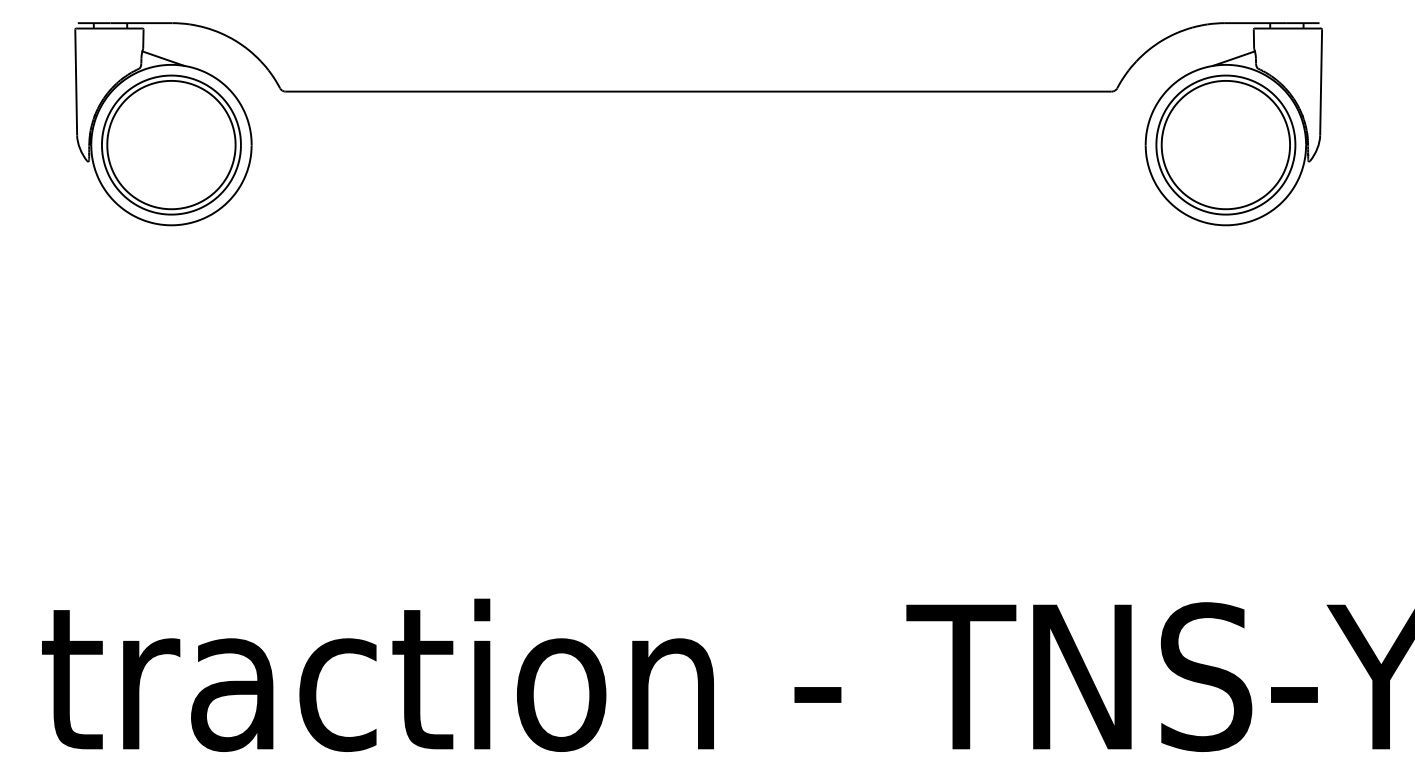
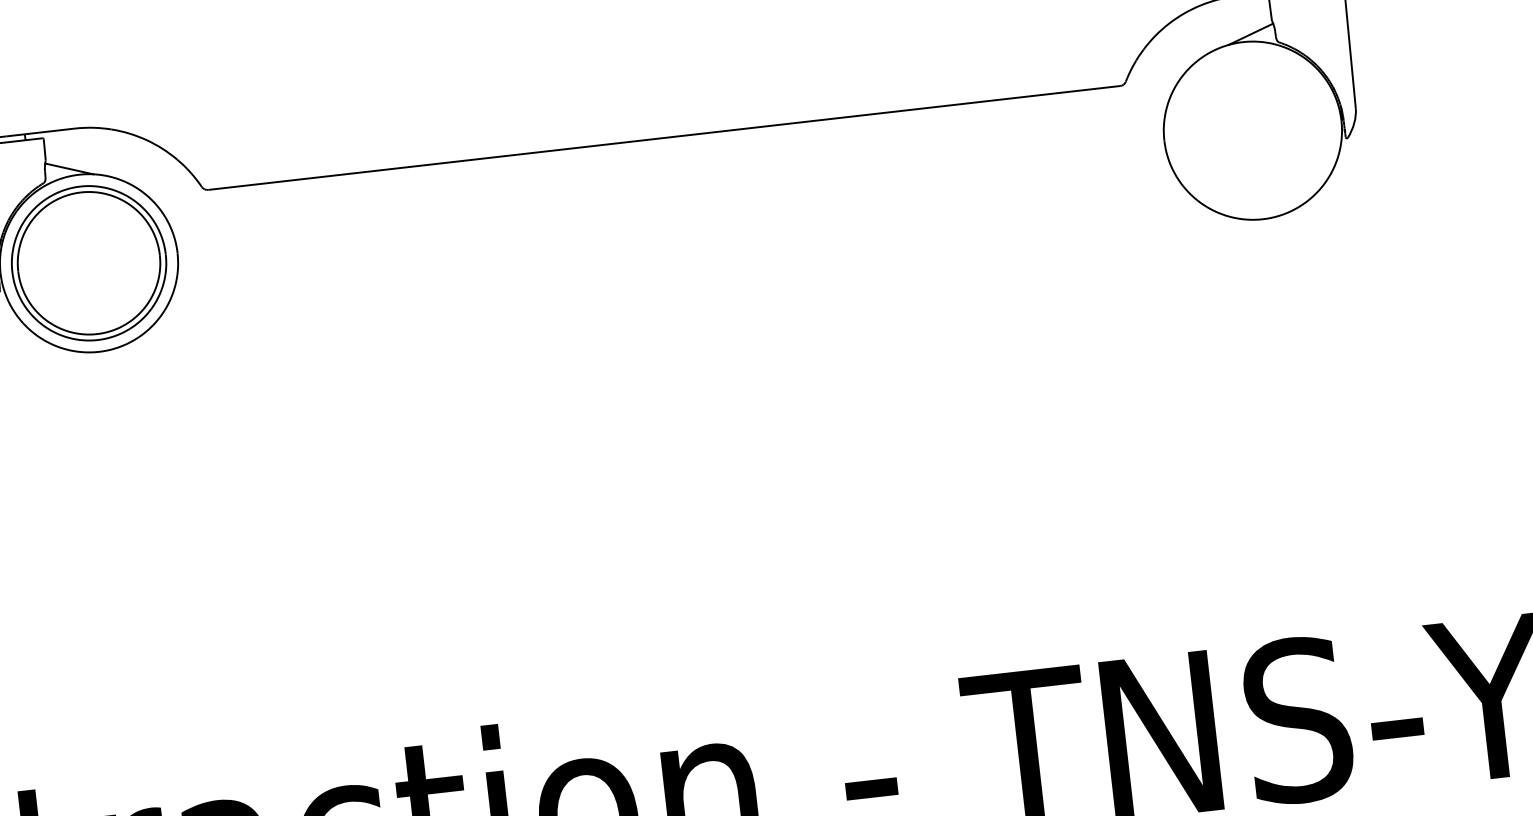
part: (1225, 144) -> (1252, 130), removed

